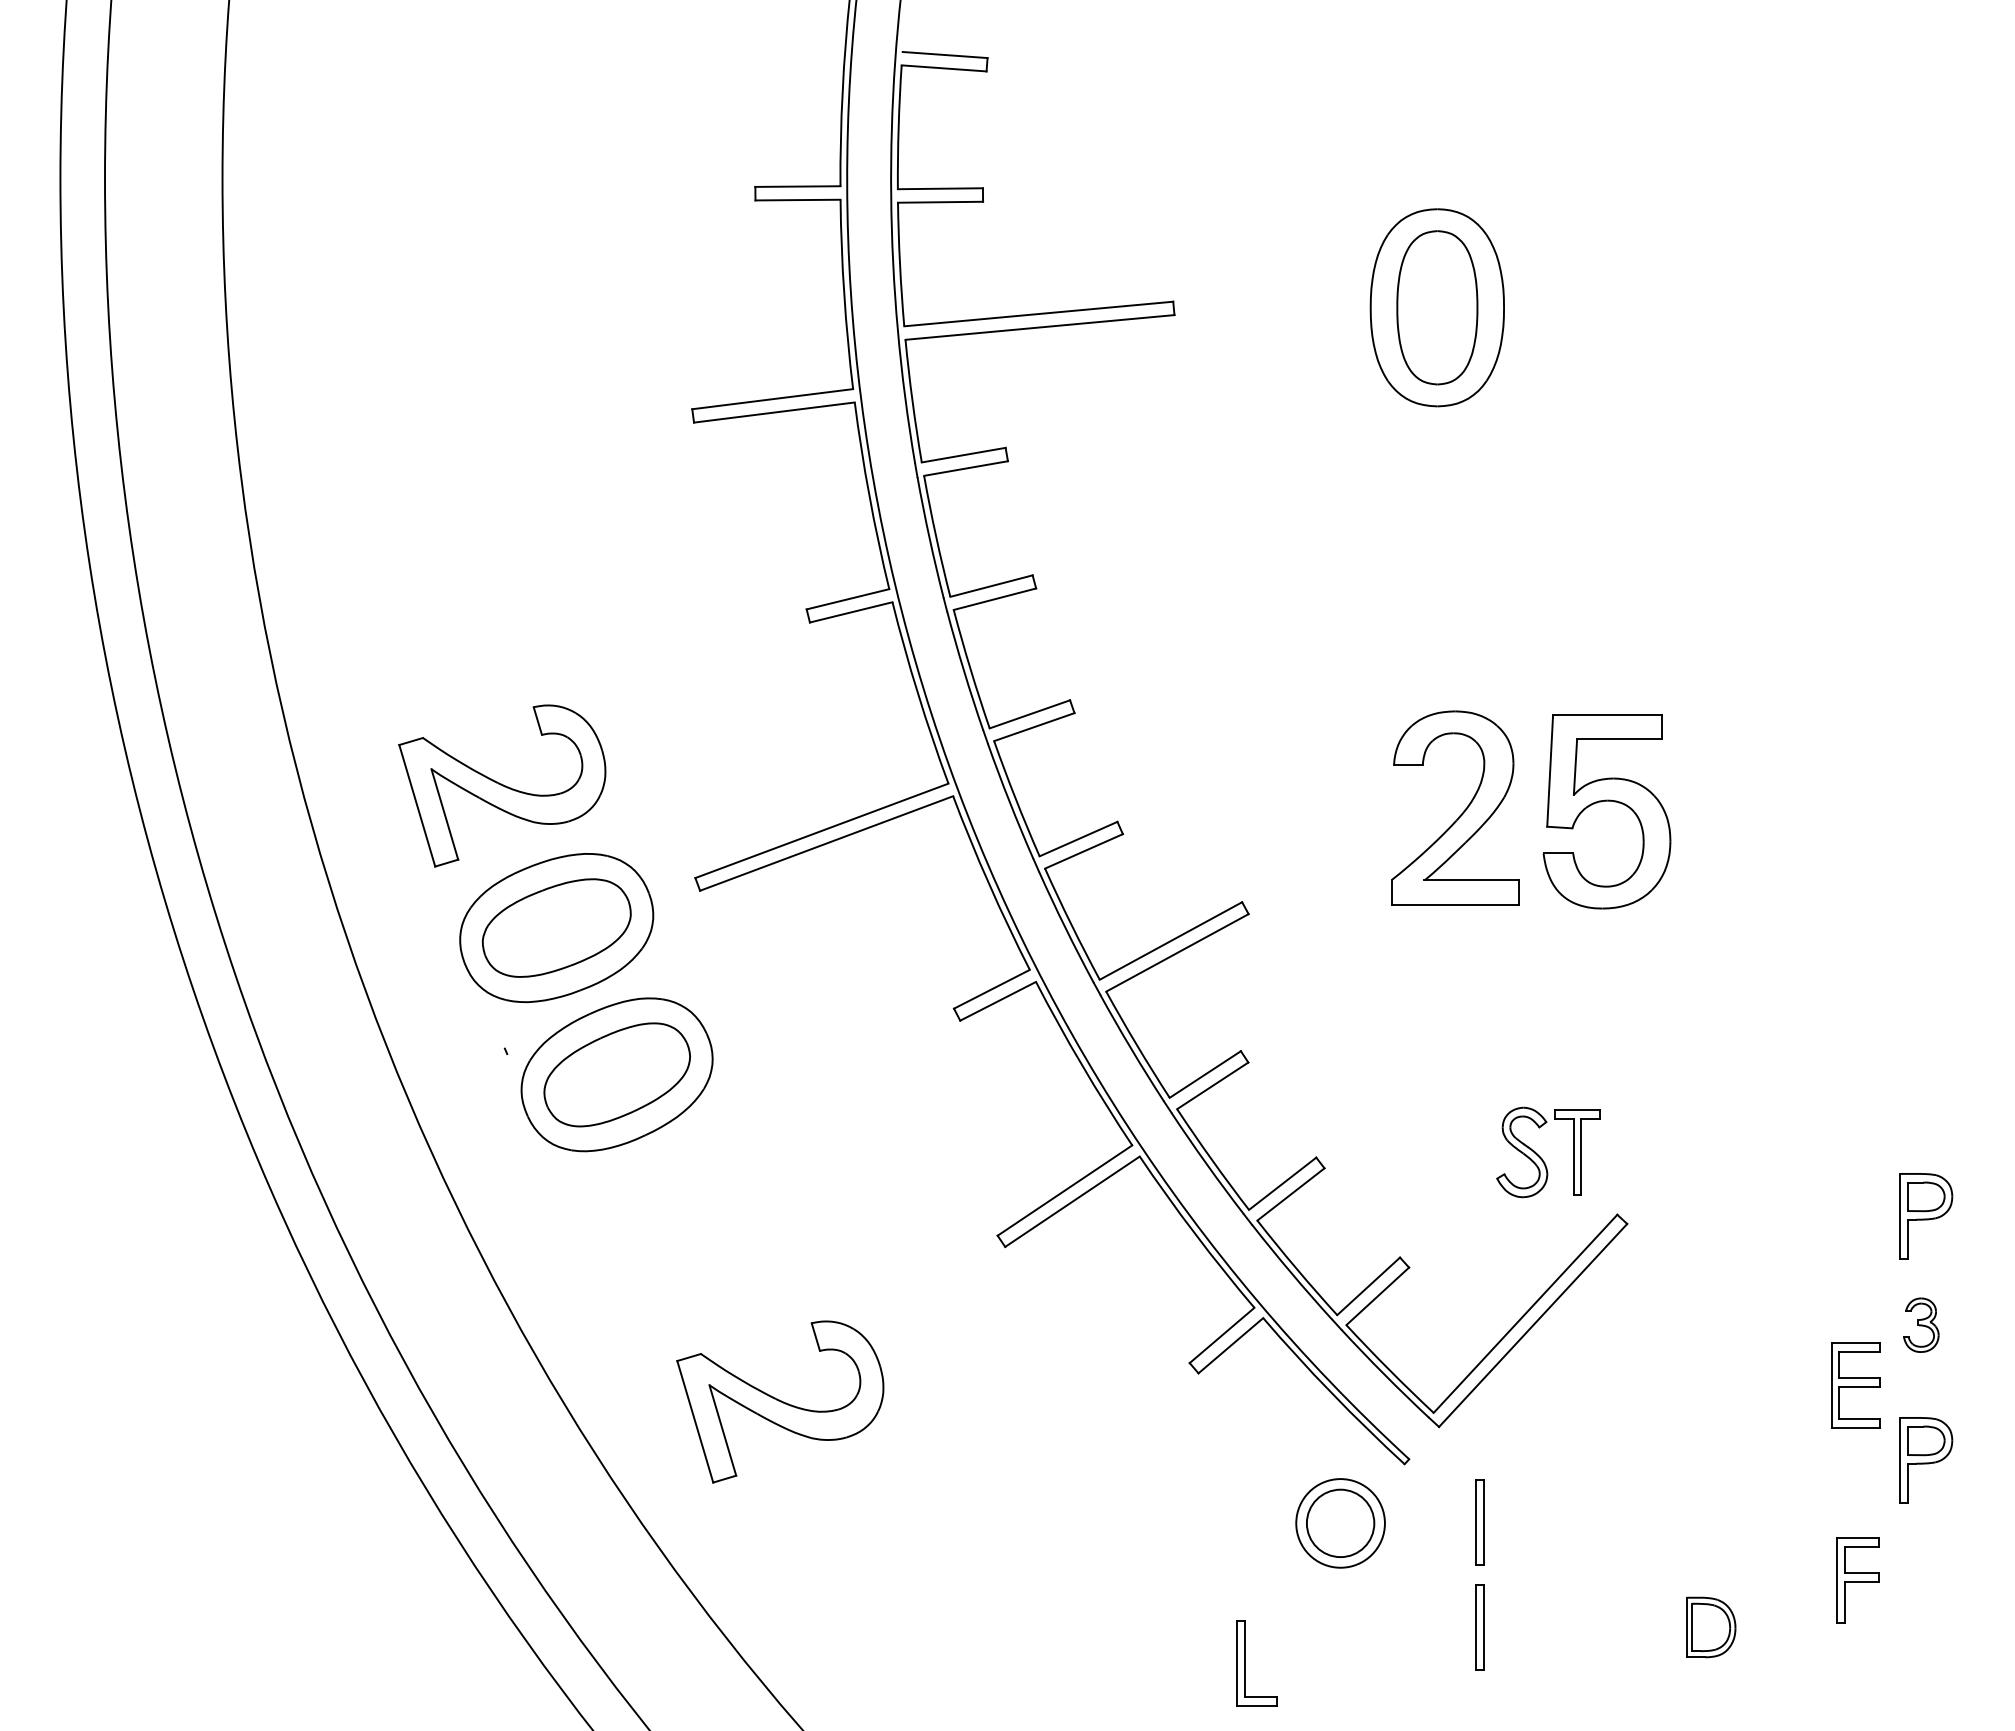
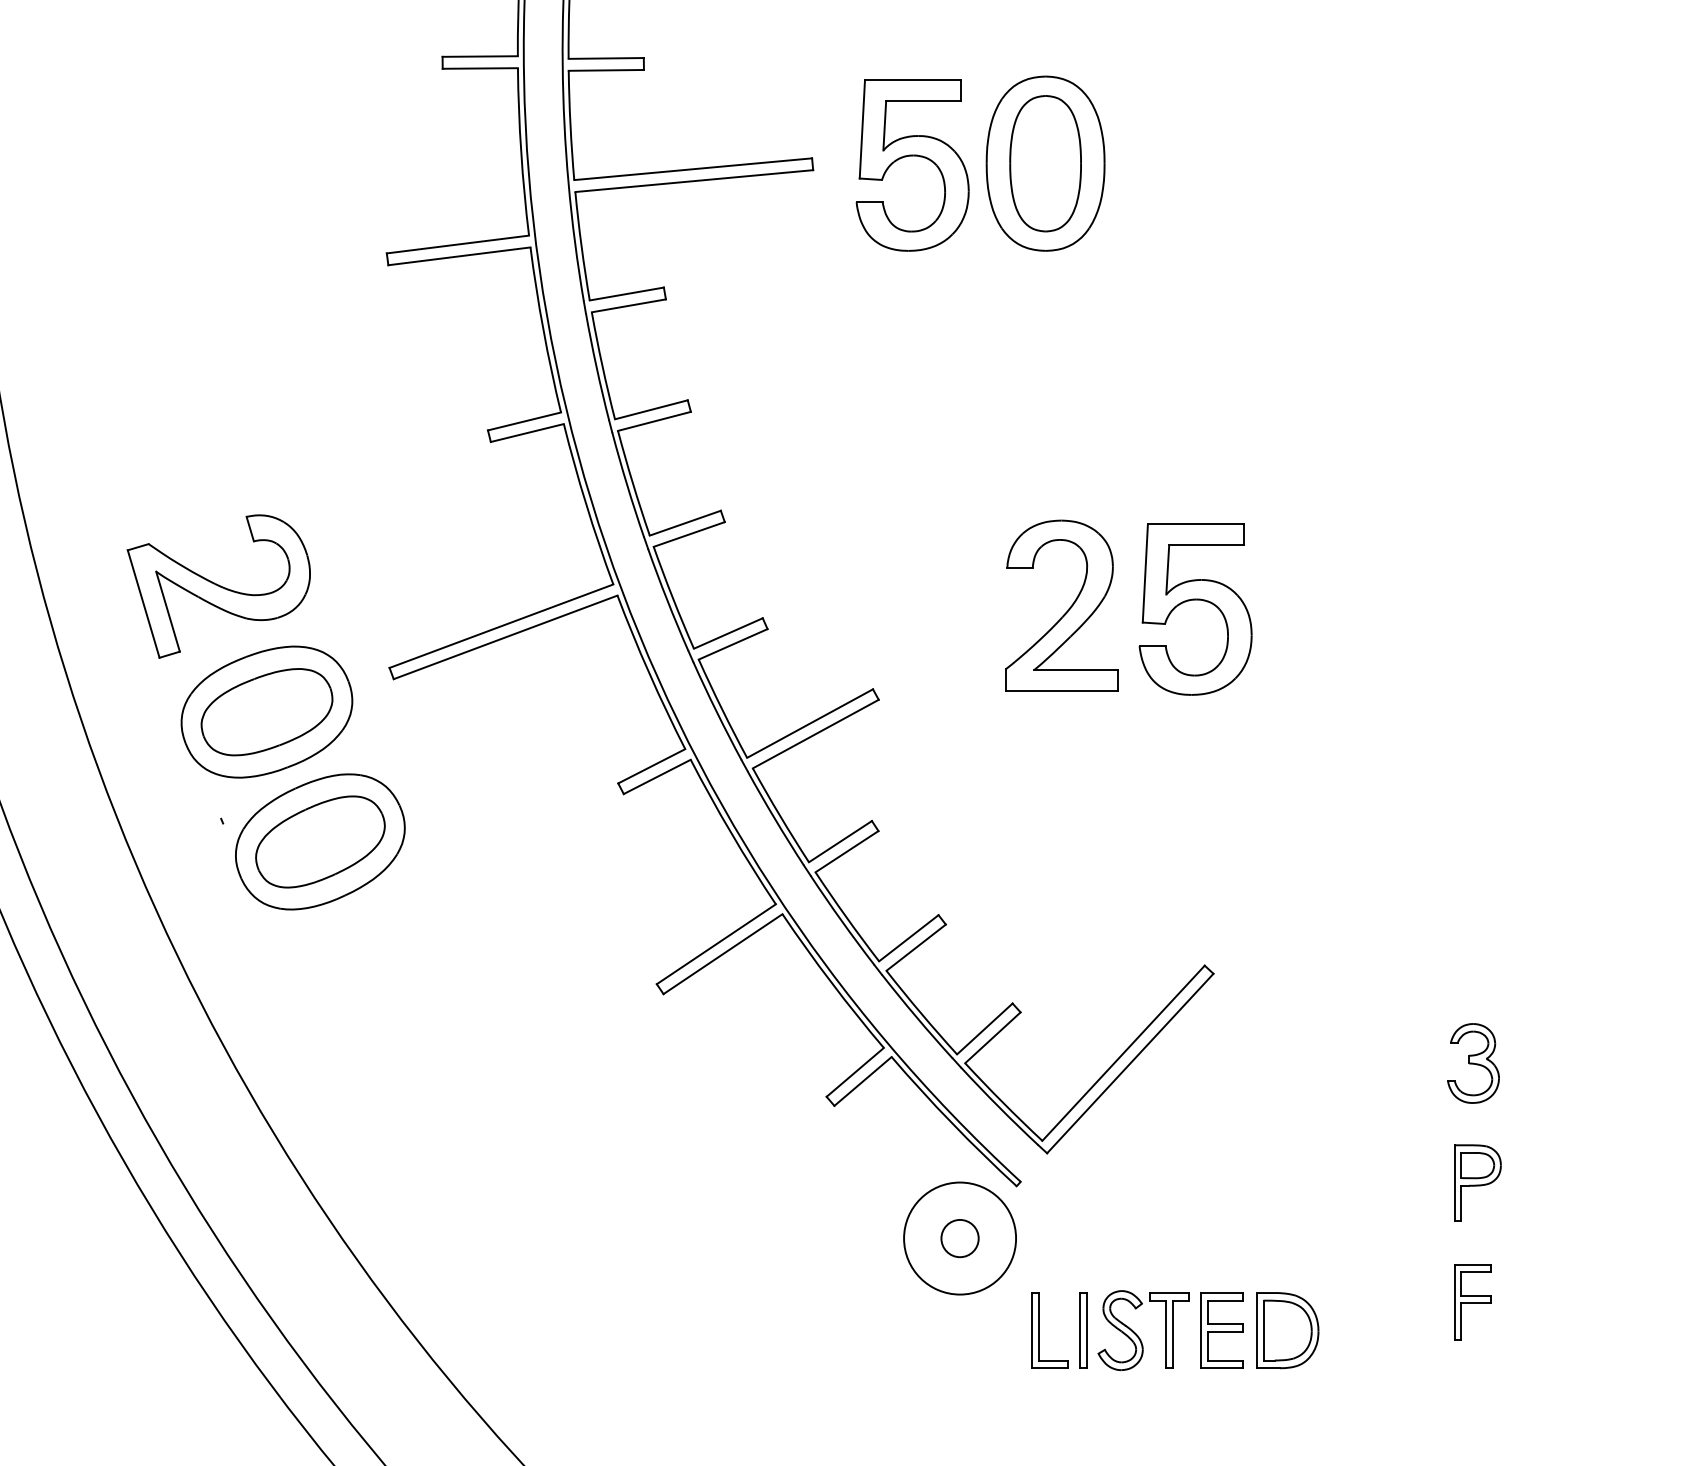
part: (1286, 299) -> (912, 156), added
part: (1542, 1158) -> (1138, 1335), moved
part: (1926, 1216) -> (1478, 967), removed
part: (1921, 1324) -> (1473, 1062), size x1.67
part: (1855, 1385) -> (1221, 1330), moved
part: (780, 1401) -> (464, 1130), removed
part: (1479, 1522) -> (1082, 1237), removed
circle: (1340, 1523) -> (959, 1238), size x0.62
circle: (1340, 1523) -> (959, 1238), size x1.43
part: (1857, 1580) -> (1472, 1302), moved
part: (1710, 1627) -> (1287, 1330), size x1.43
part: (1245, 1663) -> (1039, 1330), moved

